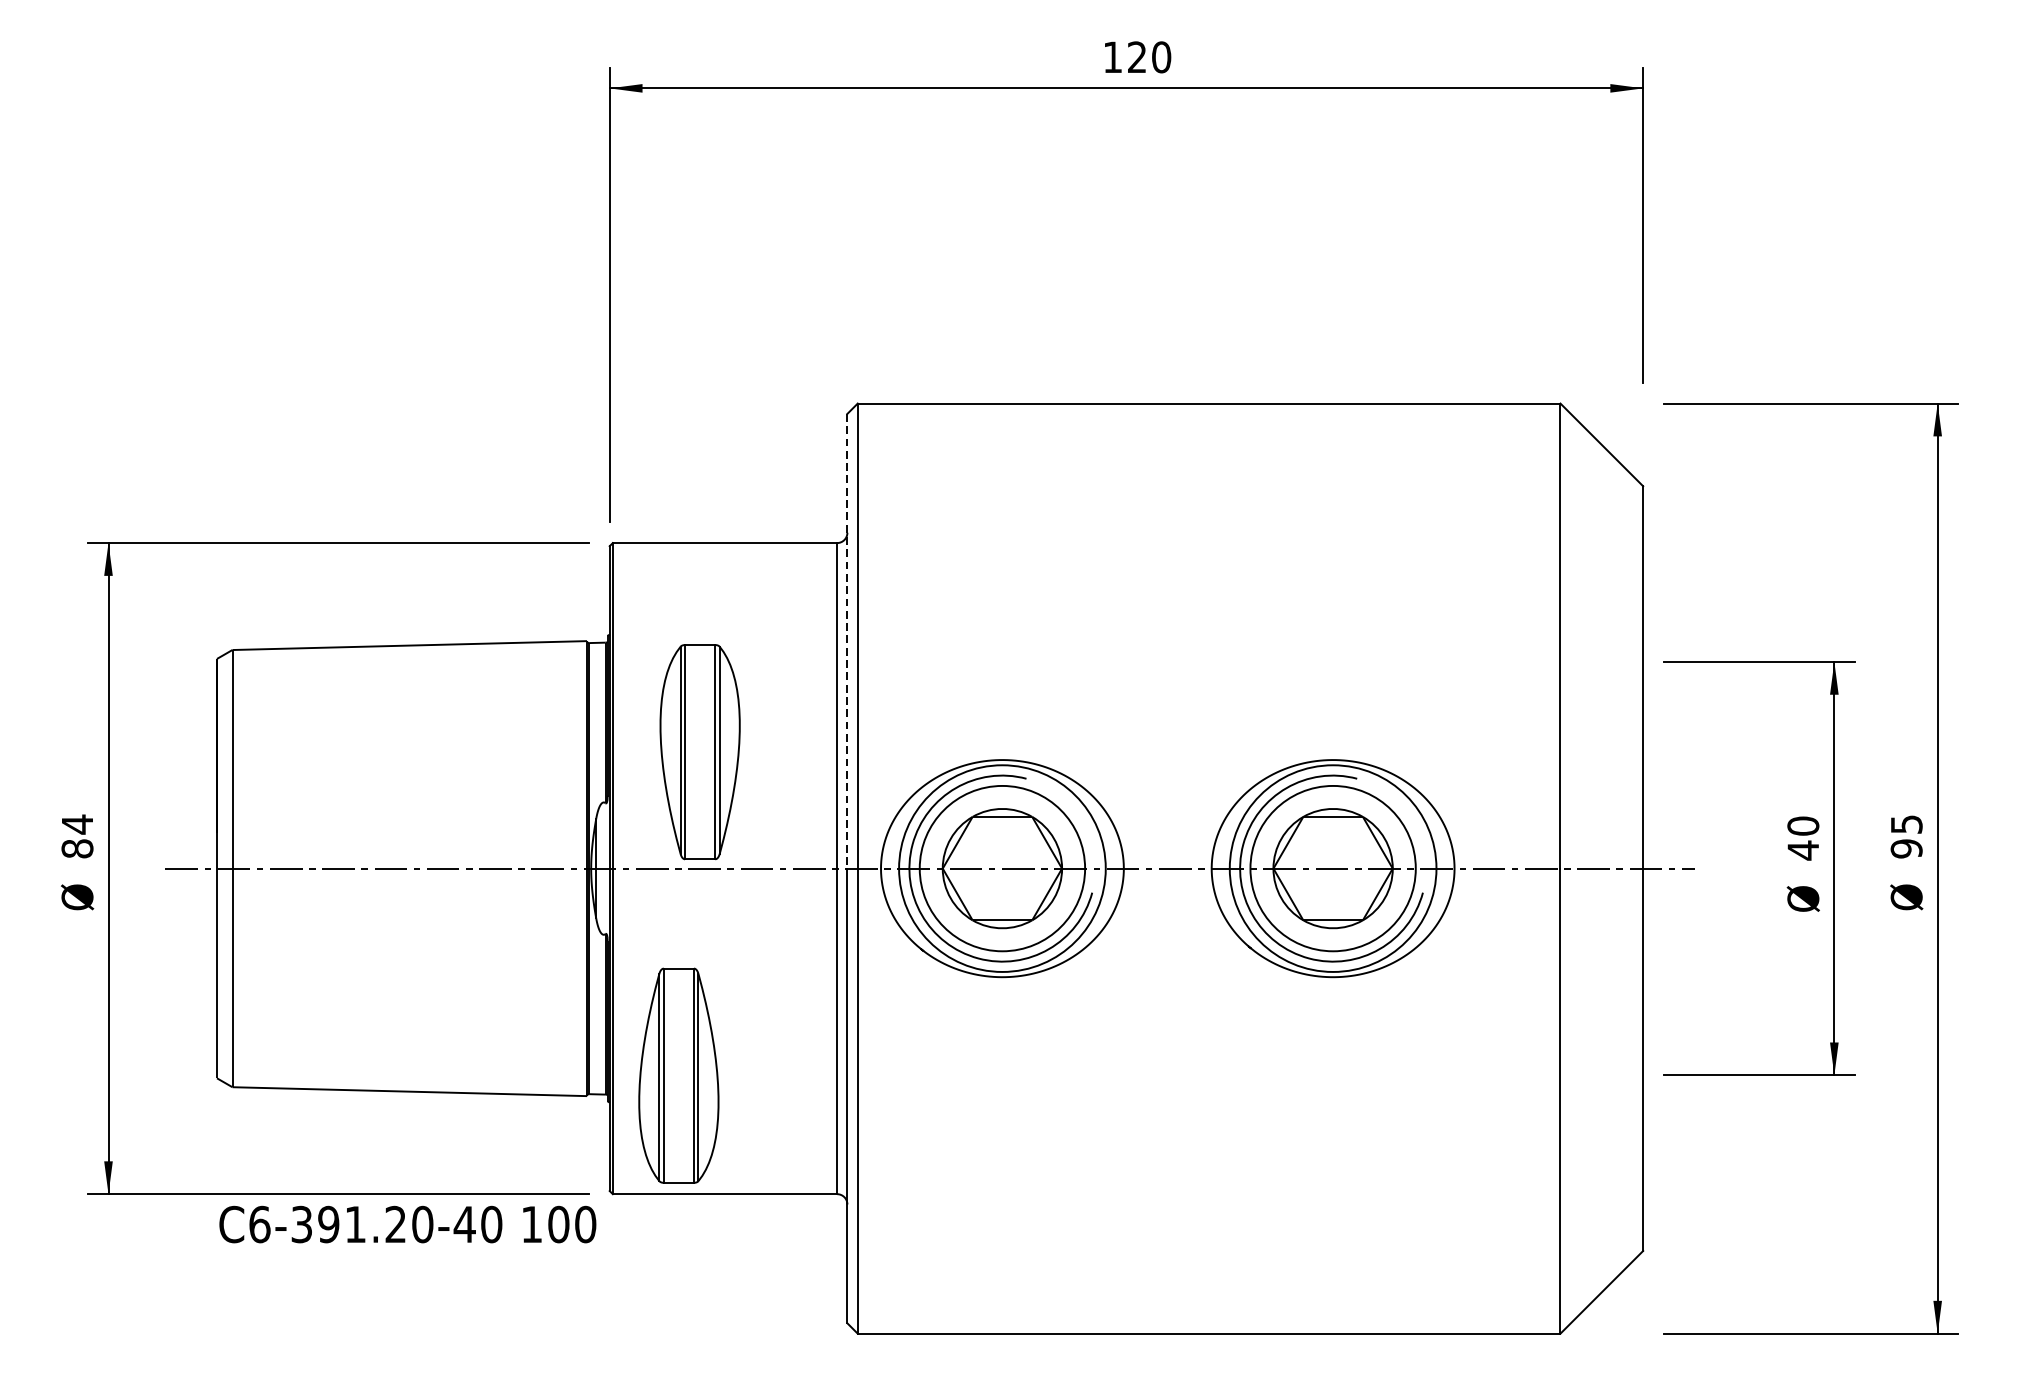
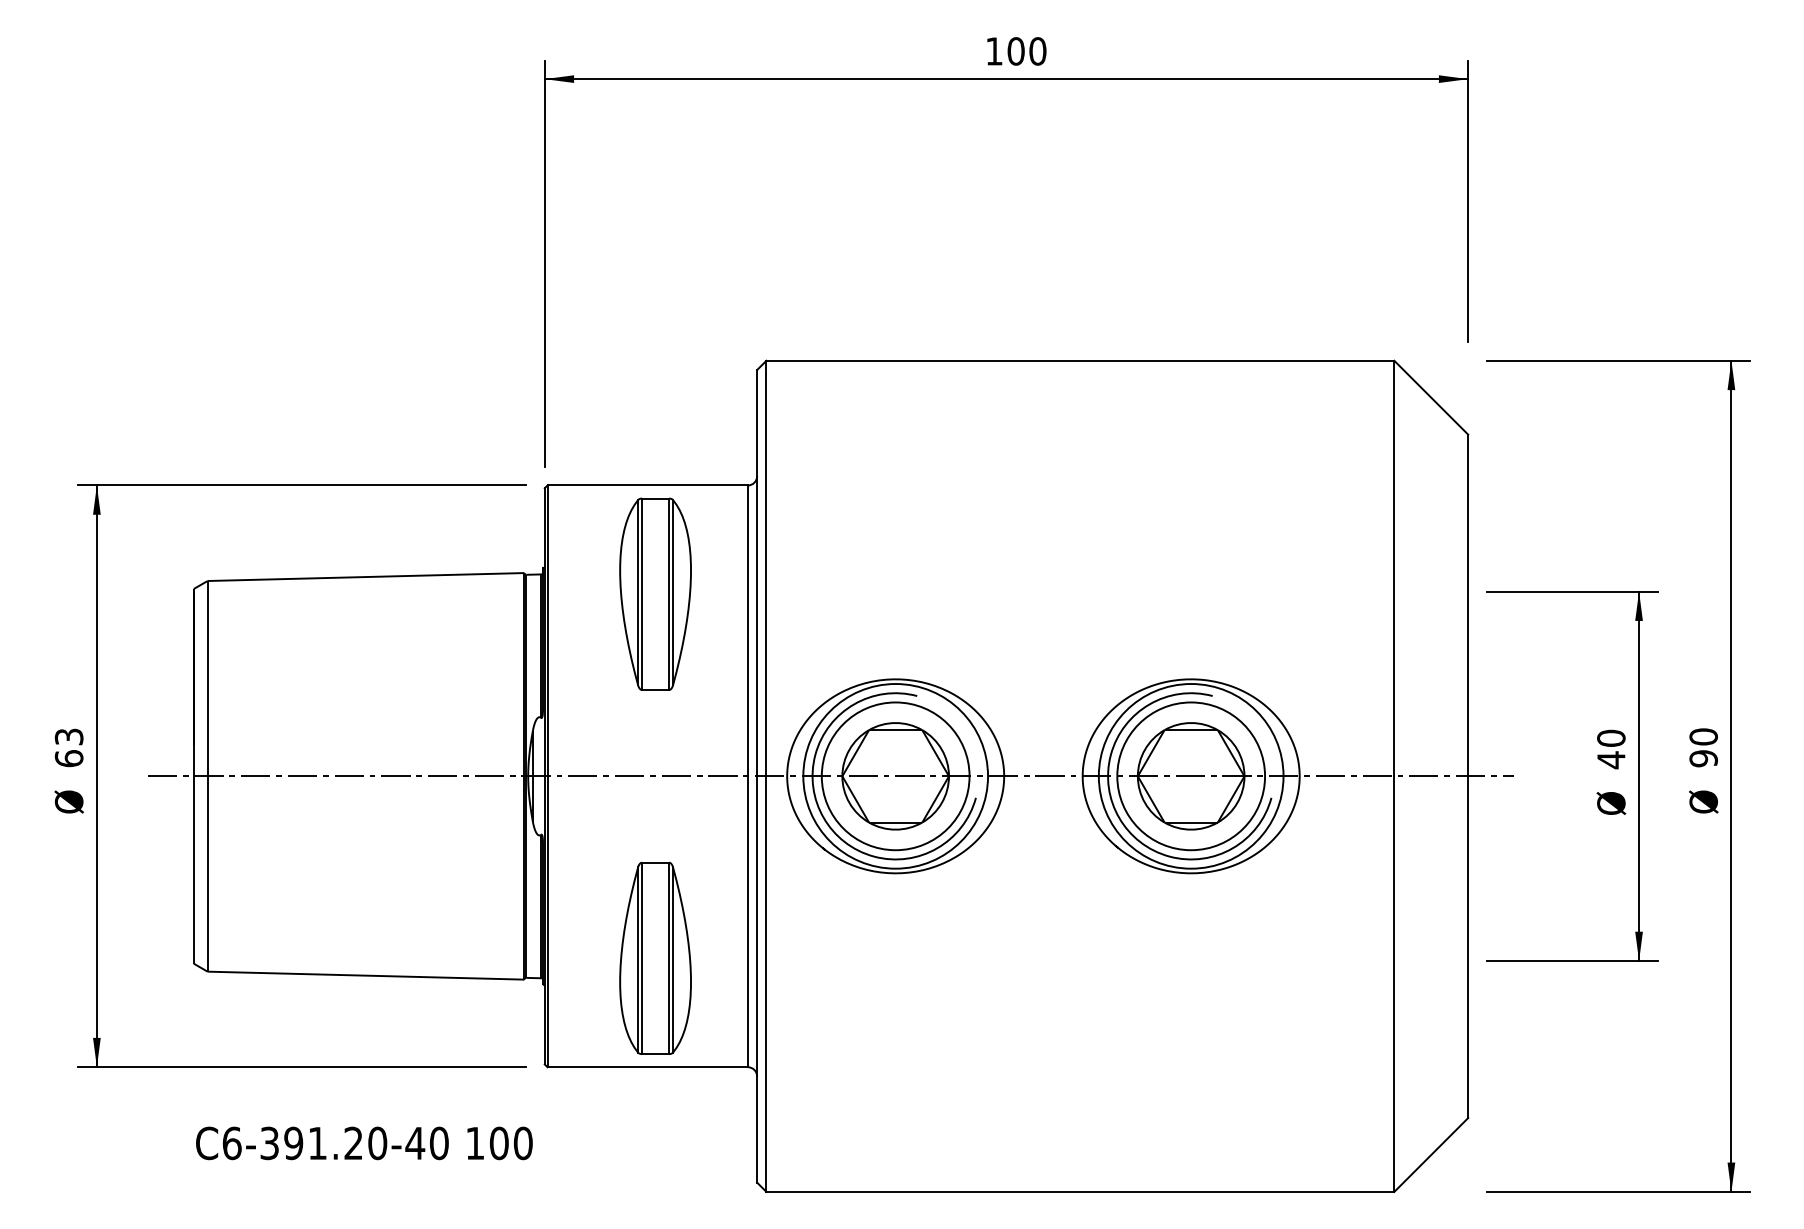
text: (1136, 57) -> (1015, 51), 120 -> 100
line: (847, 641) -> (757, 573), dashed -> solid
part: (700, 751) -> (655, 593), moved
text: (1906, 824) -> (1703, 736), 95 -> 90
text: (76, 836) -> (68, 747), 84 -> 63
part: (678, 1074) -> (655, 957), moved
text: (407, 1224) -> (364, 1143), moved

